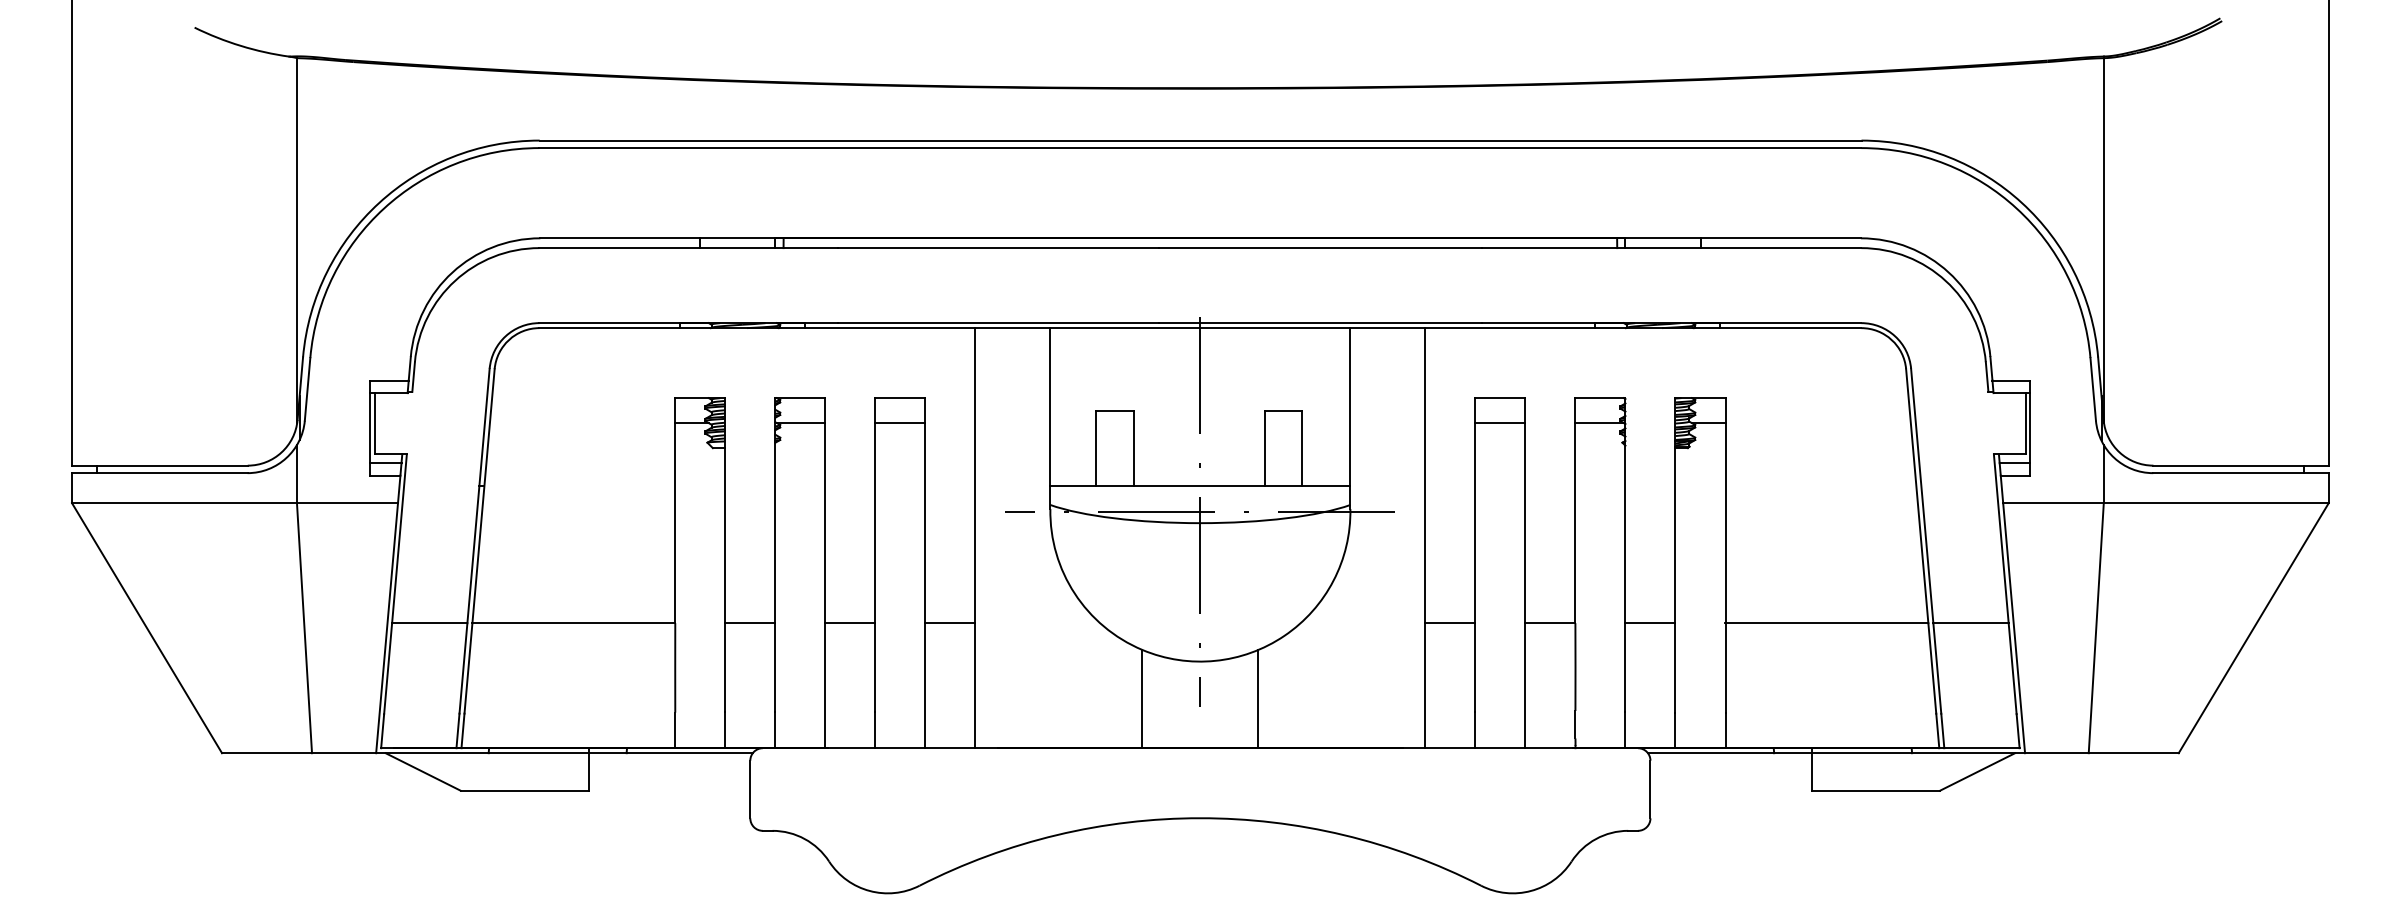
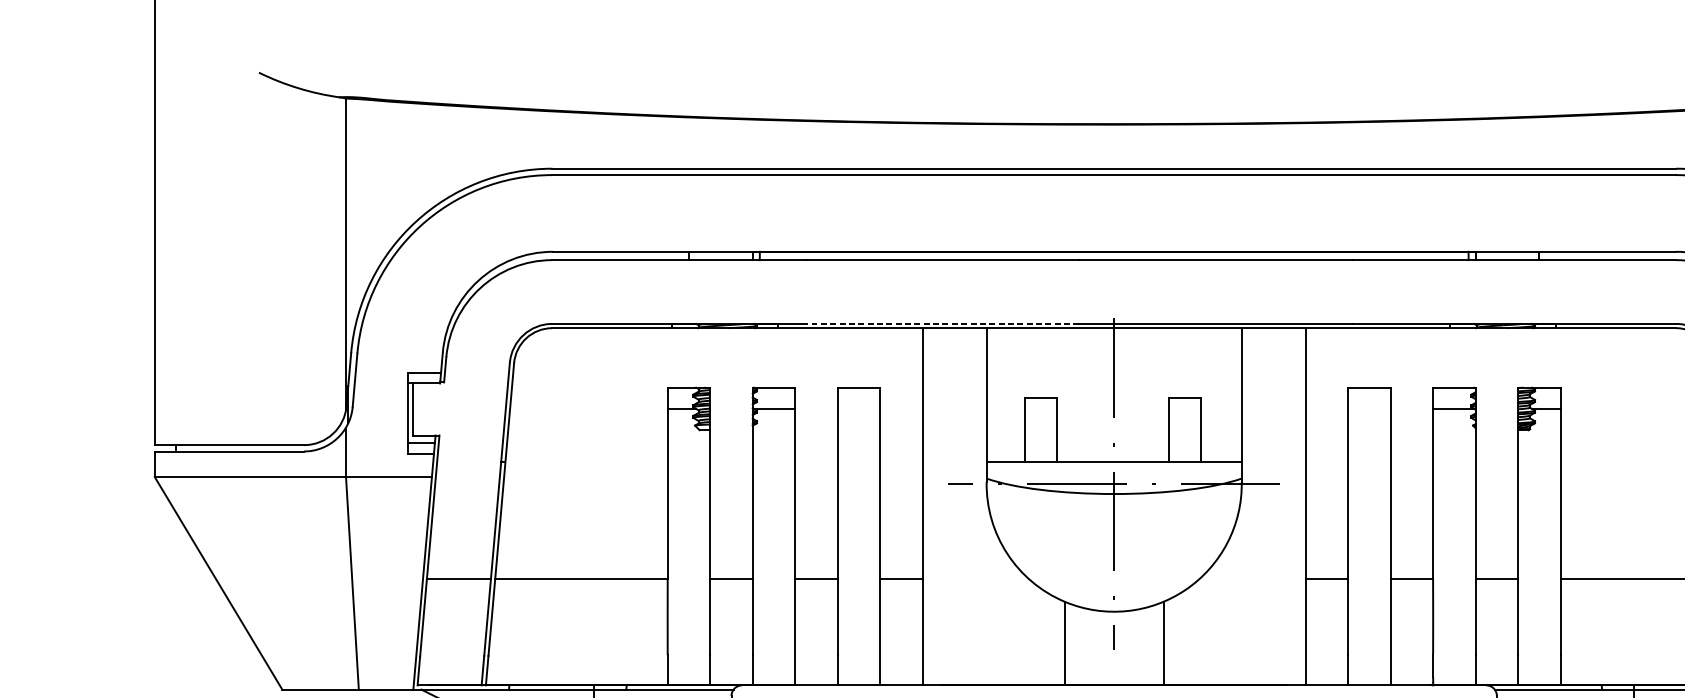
line: (998, 323) -> (942, 324), solid -> dashed
line: (900, 423) -> (859, 409), removed
line: (1500, 423) -> (1369, 409), removed

